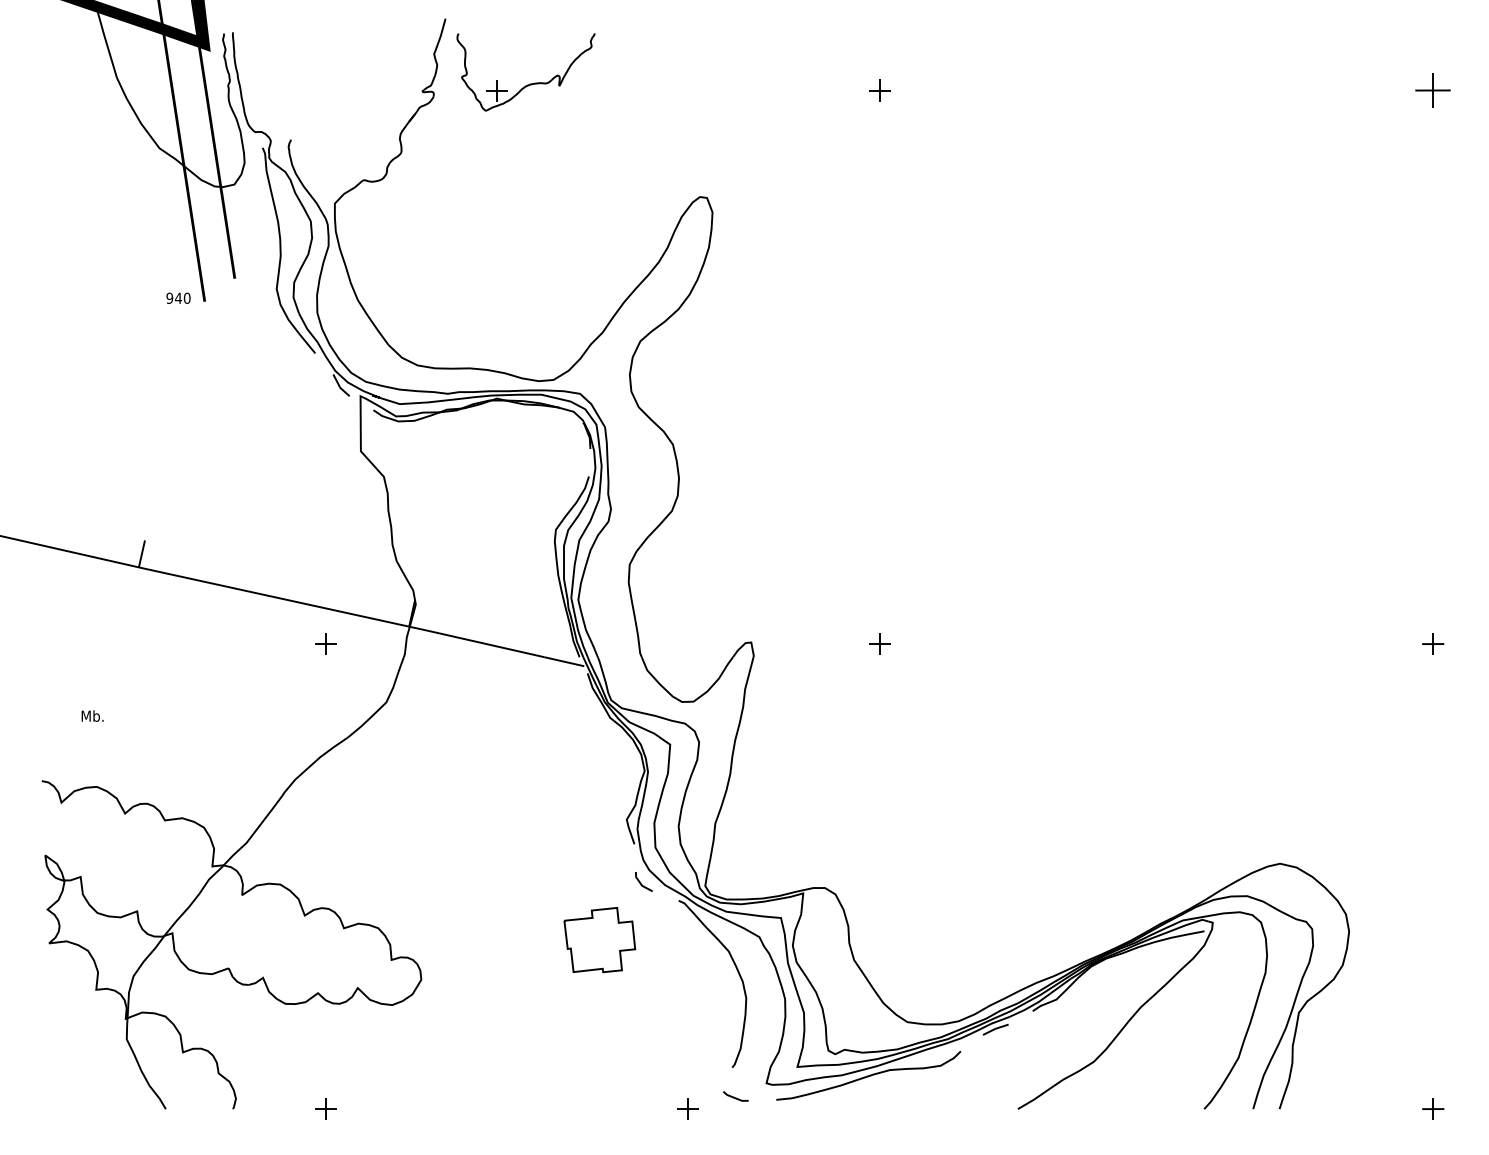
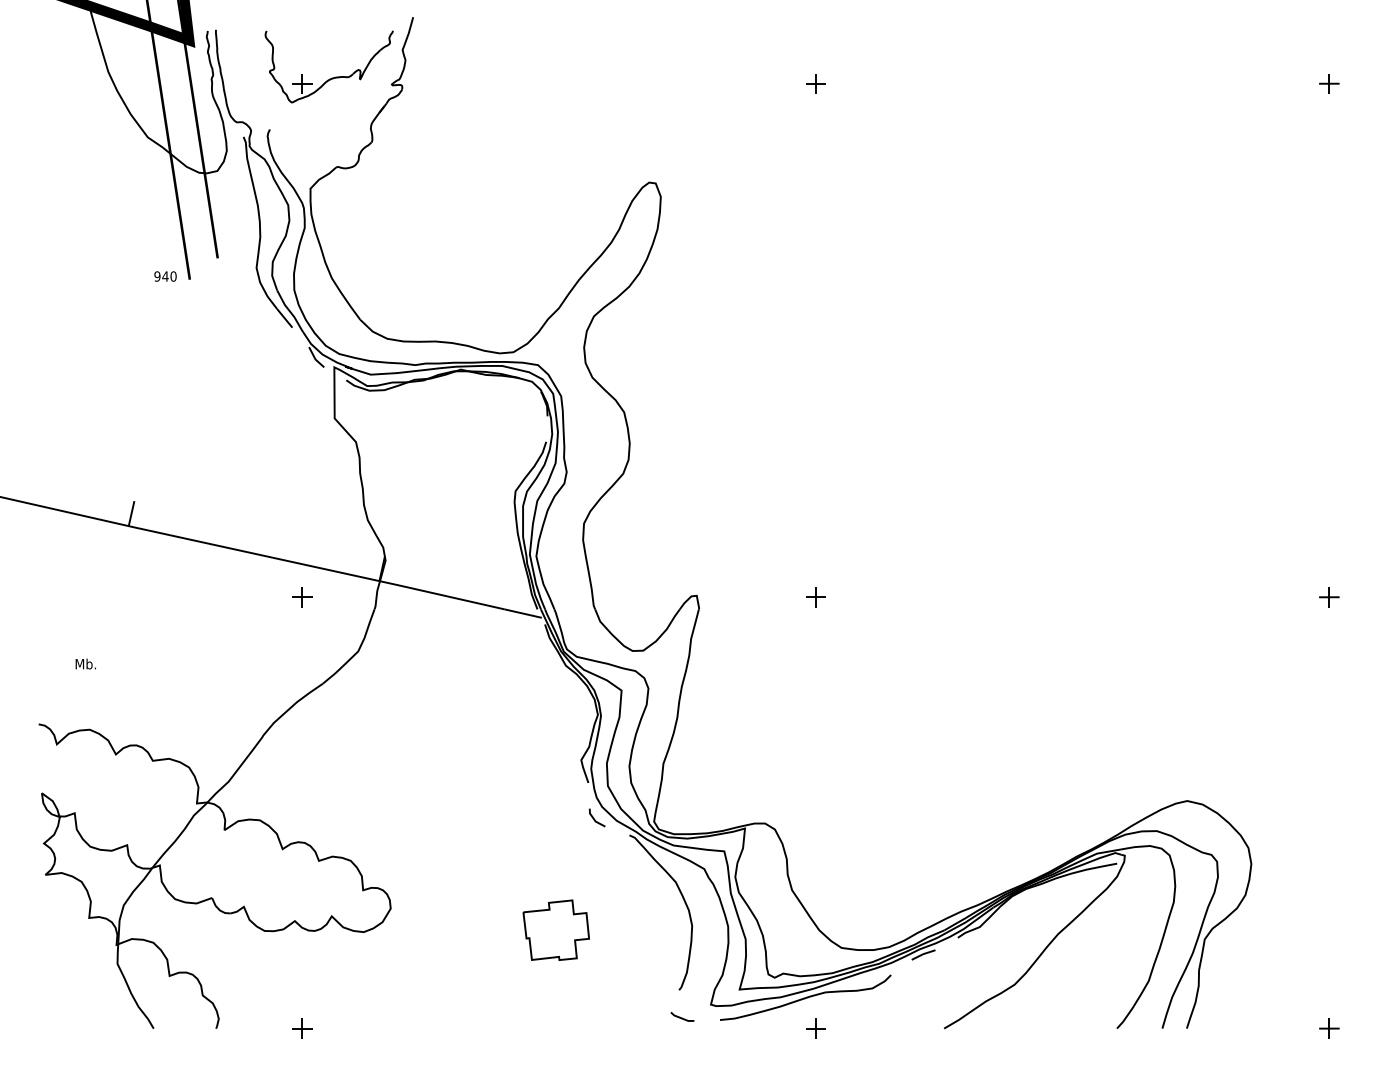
part: (529, 83) -> (332, 77), moved
part: (1433, 90) -> (1329, 83), size x0.62
part: (599, 940) -> (555, 930), moved
part: (687, 1108) -> (815, 1028), moved

